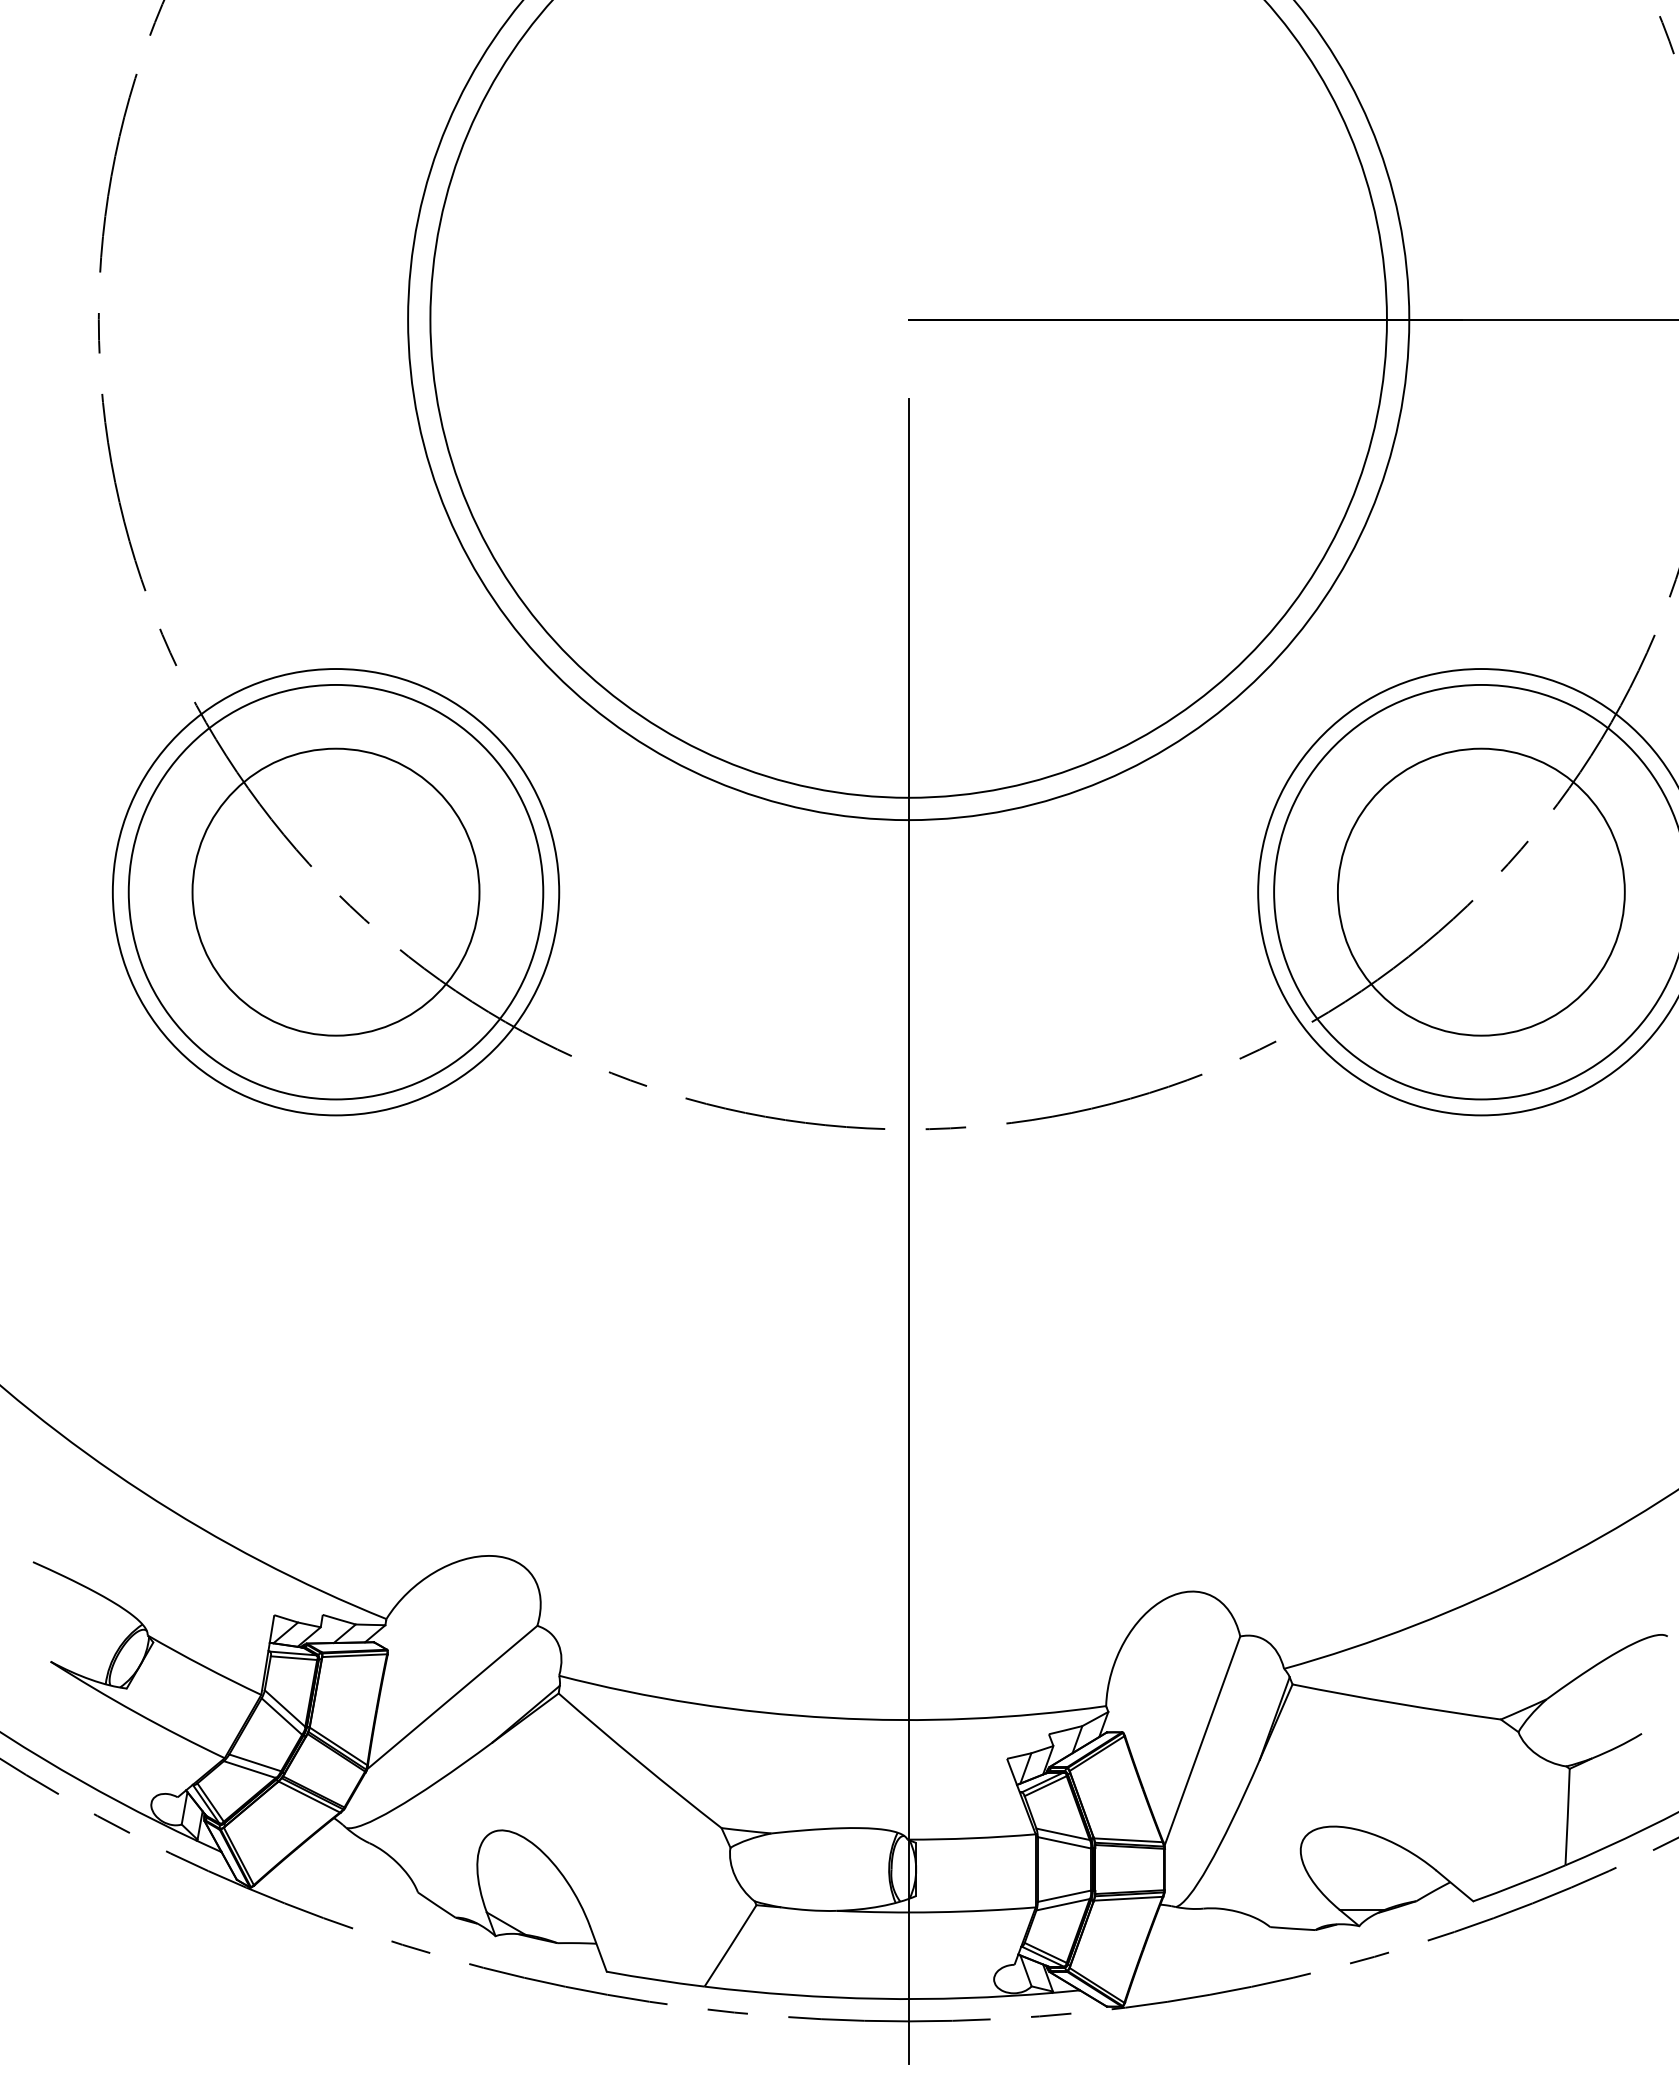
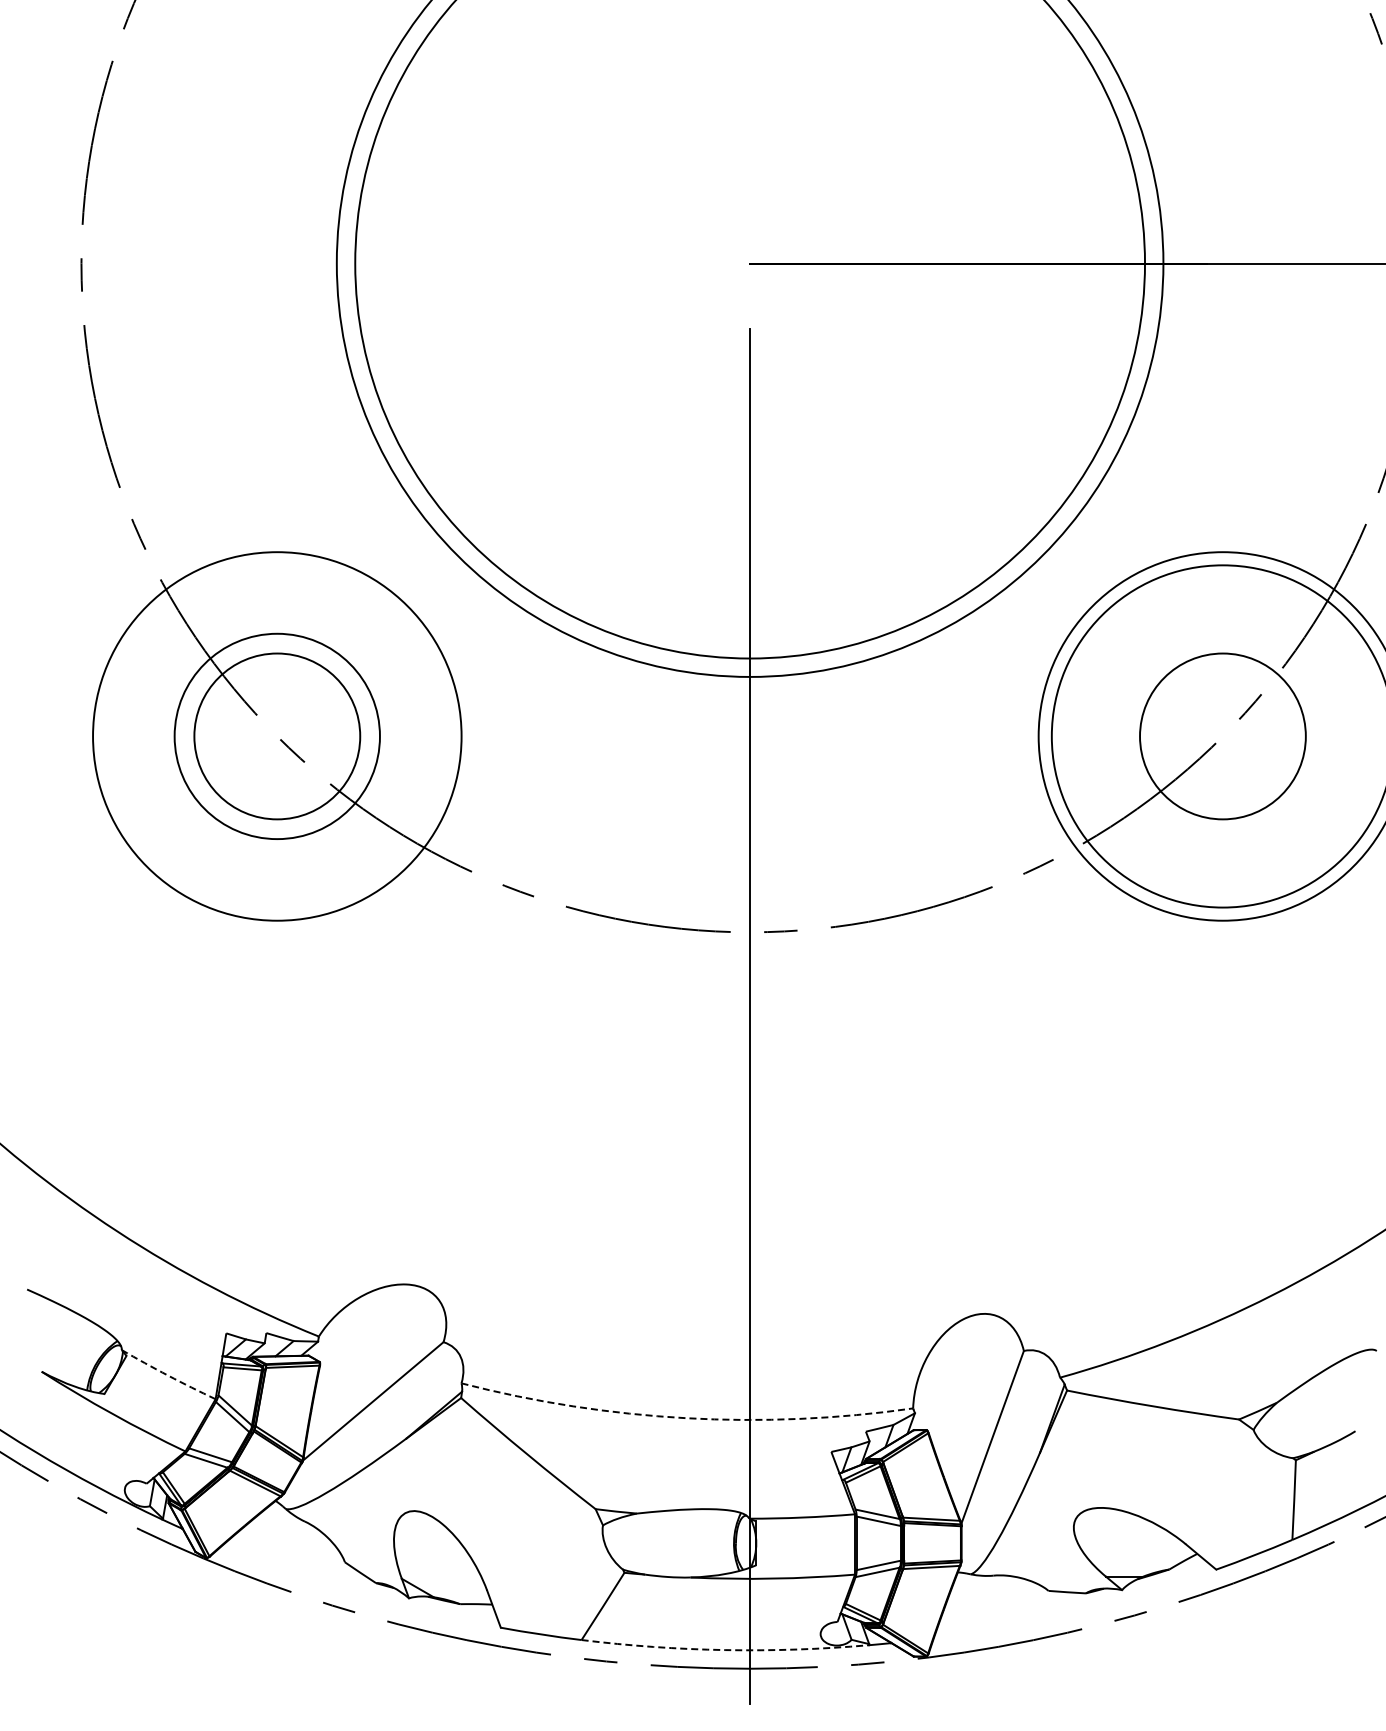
circle: (335, 892) -> (276, 736), size x0.7
circle: (336, 892) -> (277, 736), size x0.6
circle: (1480, 892) -> (1222, 736), size x0.7
arc: (204, 1666) -> (168, 1375), solid -> dashed
arc: (831, 1718) -> (686, 1418), solid -> dashed
arc: (878, 1999) -> (725, 1650), solid -> dashed

